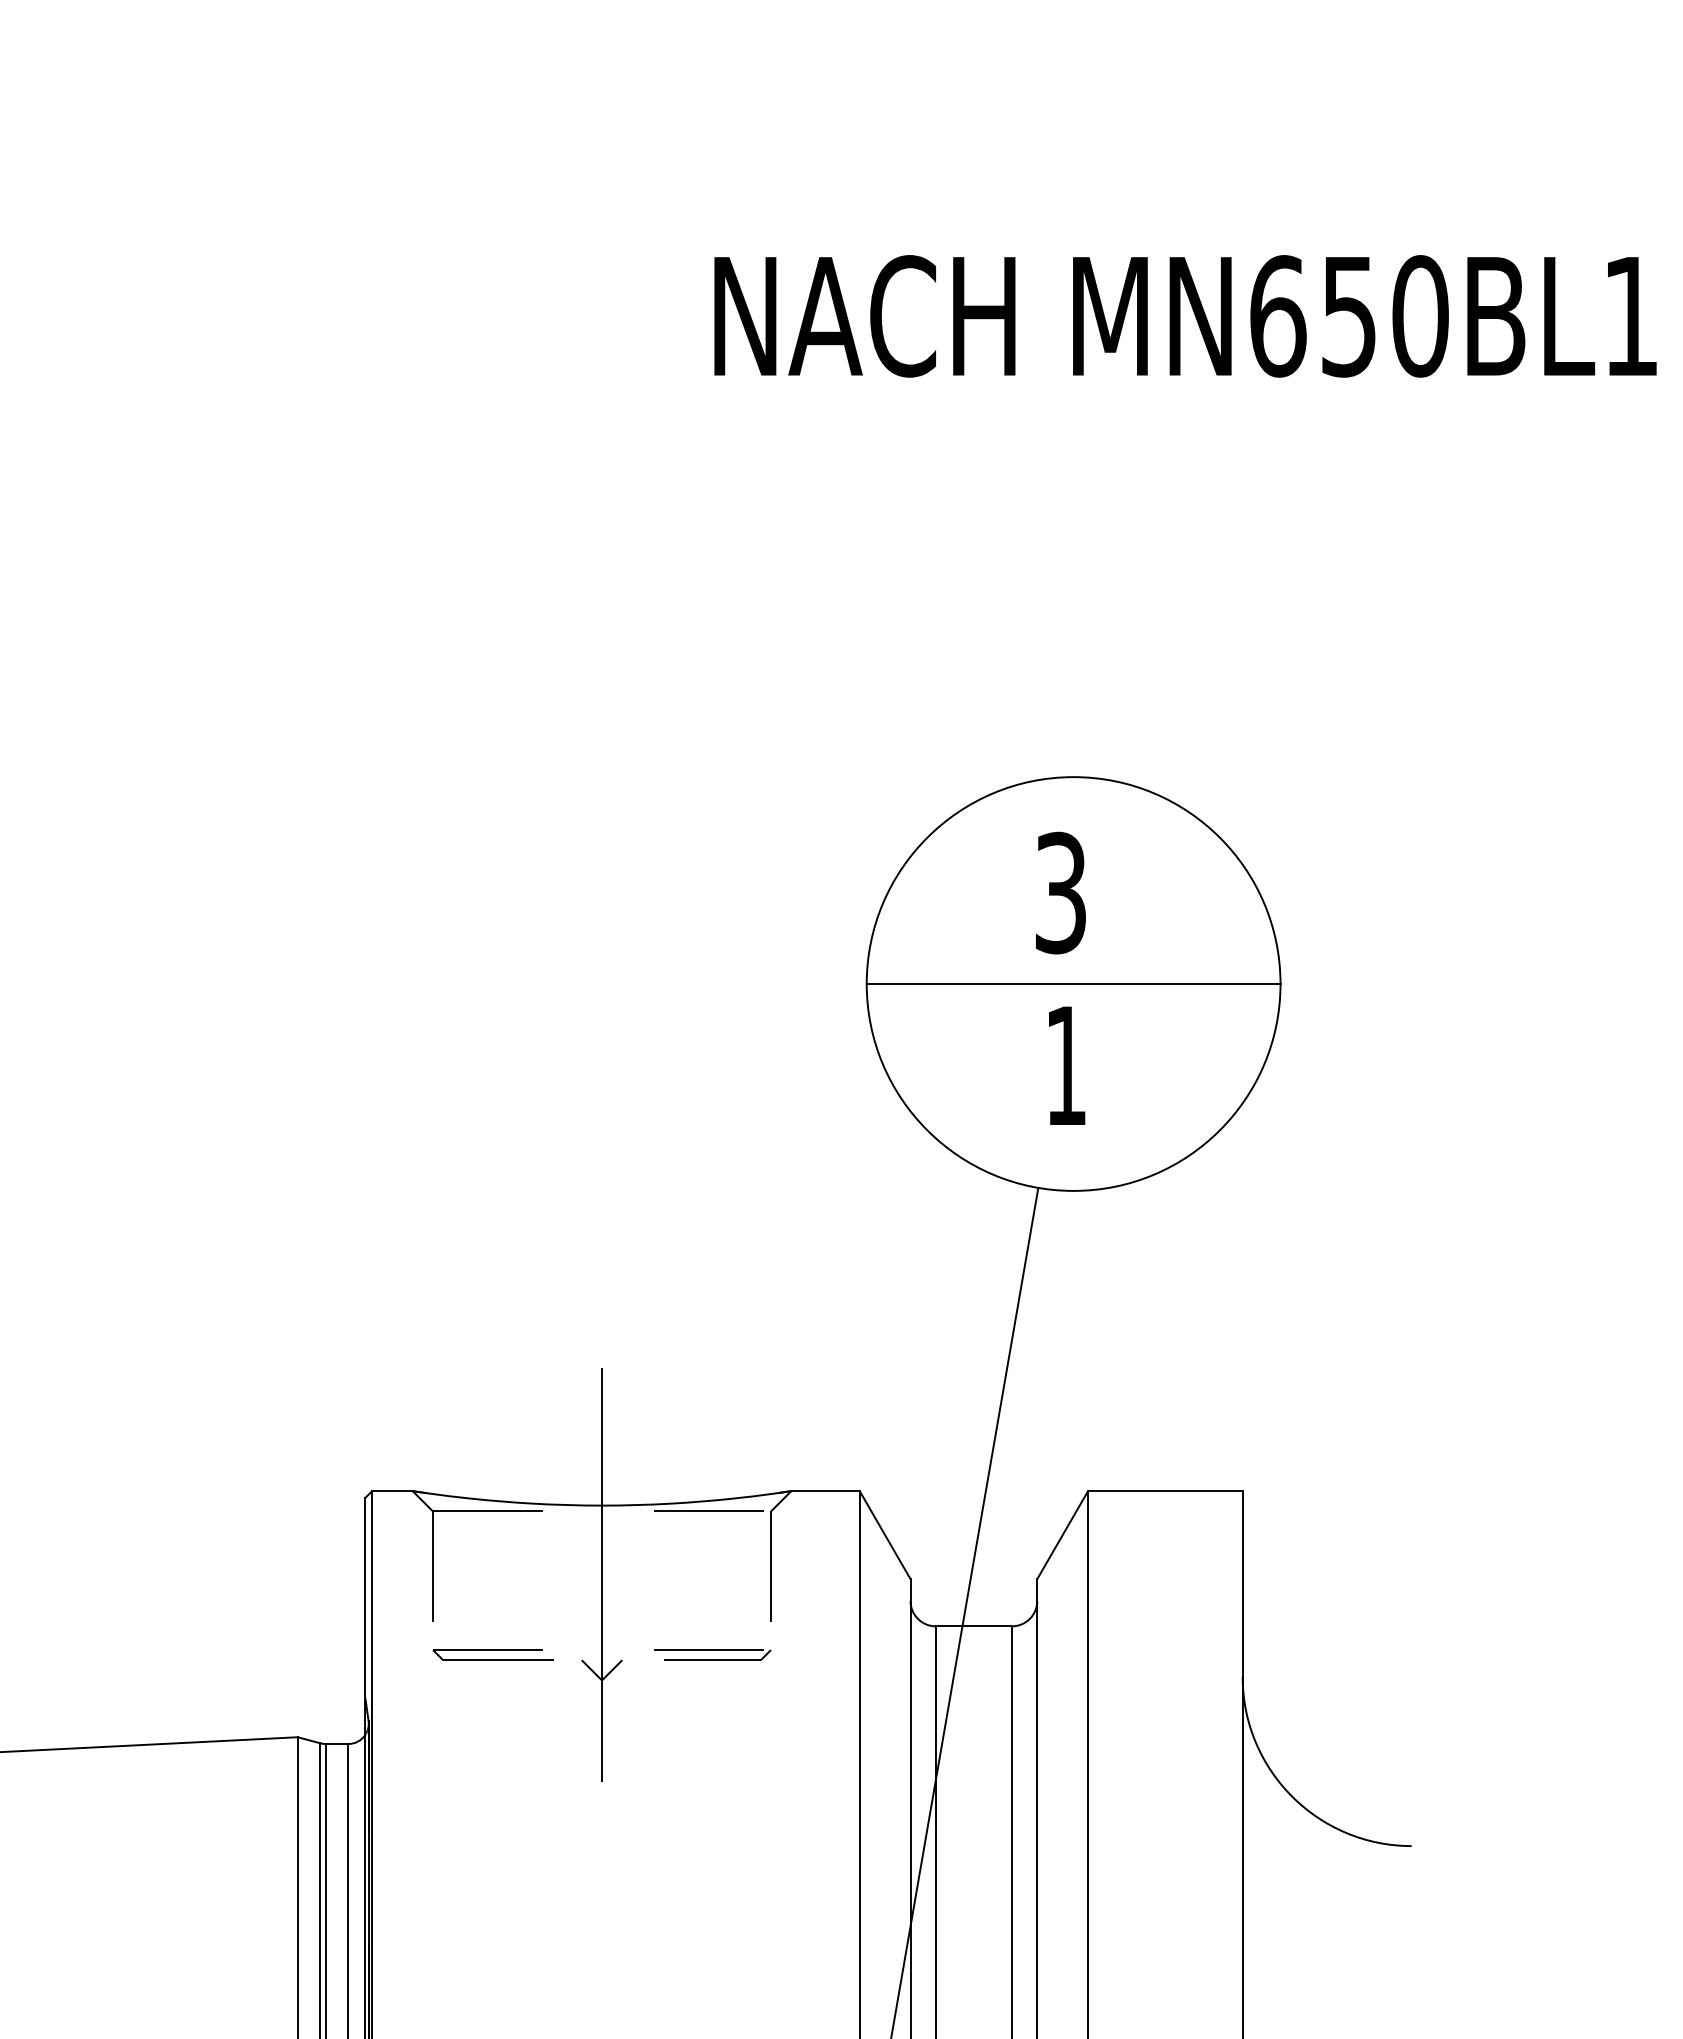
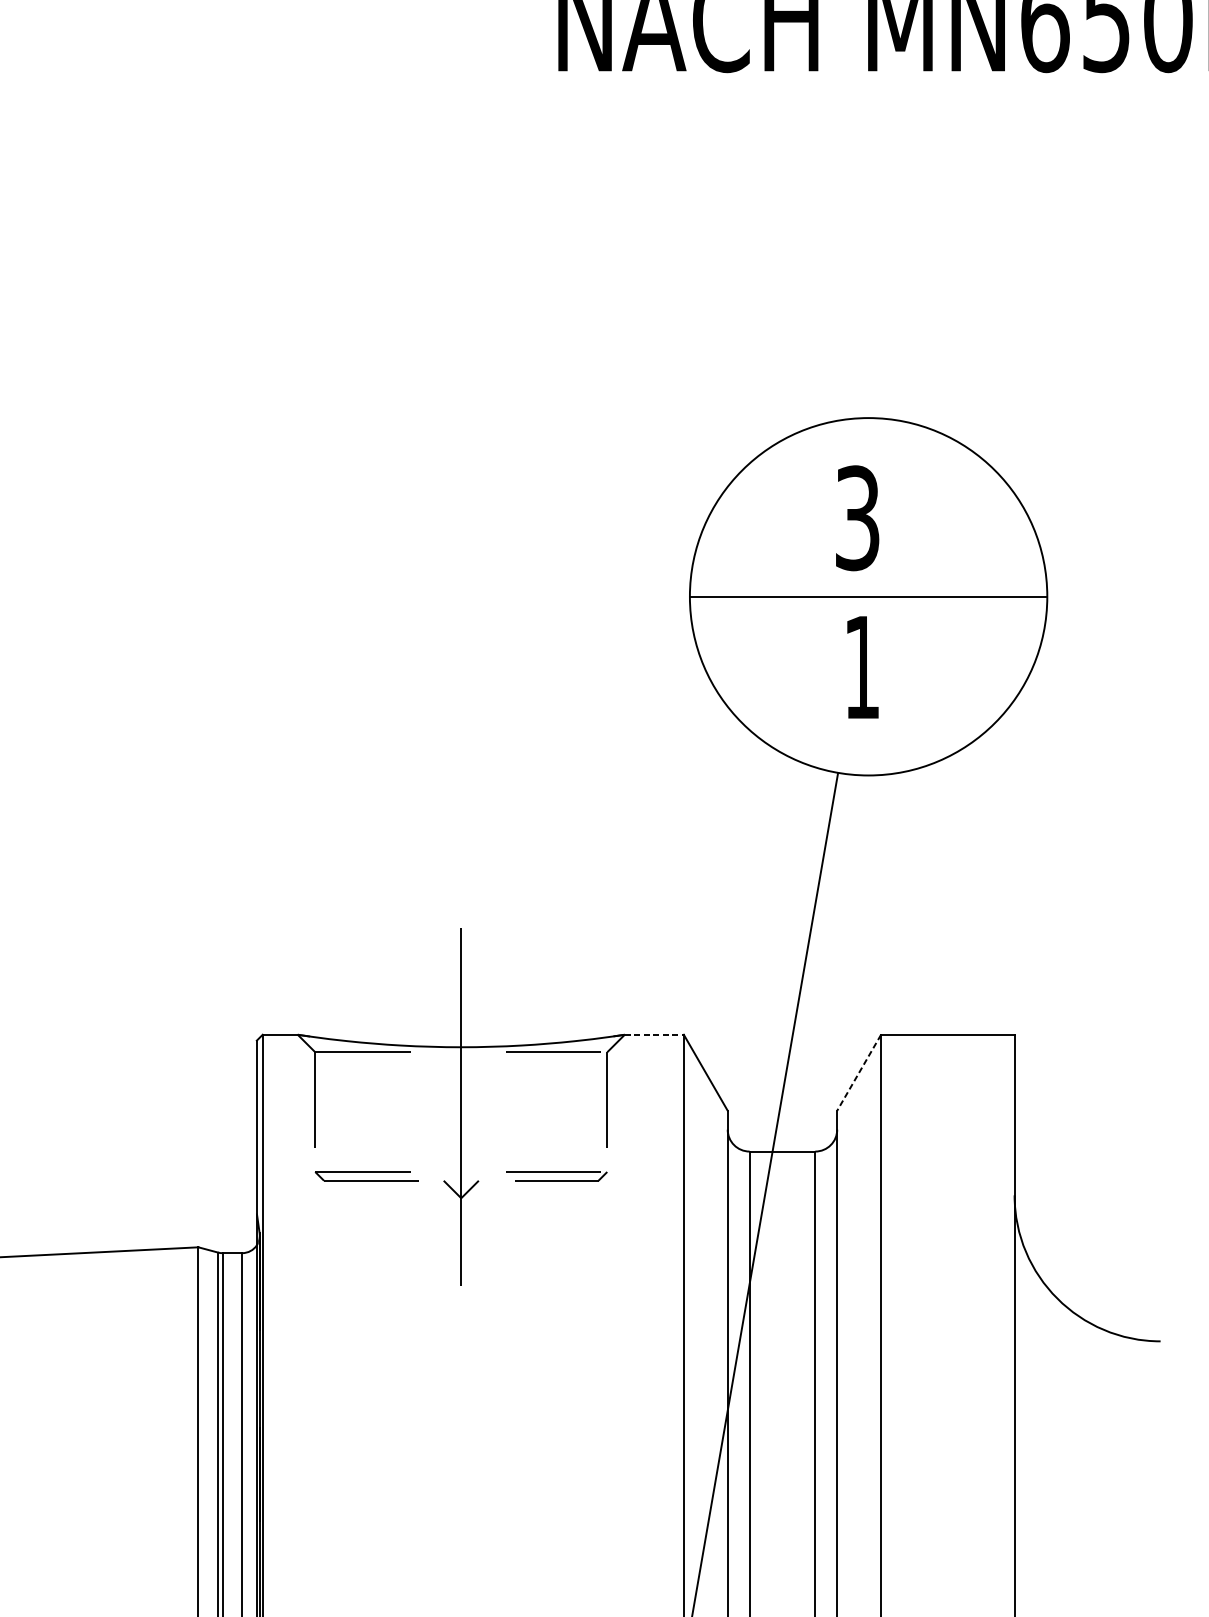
line: (826, 1491) -> (655, 1035), solid -> dashed
line: (1062, 1535) -> (858, 1073), solid -> dashed

